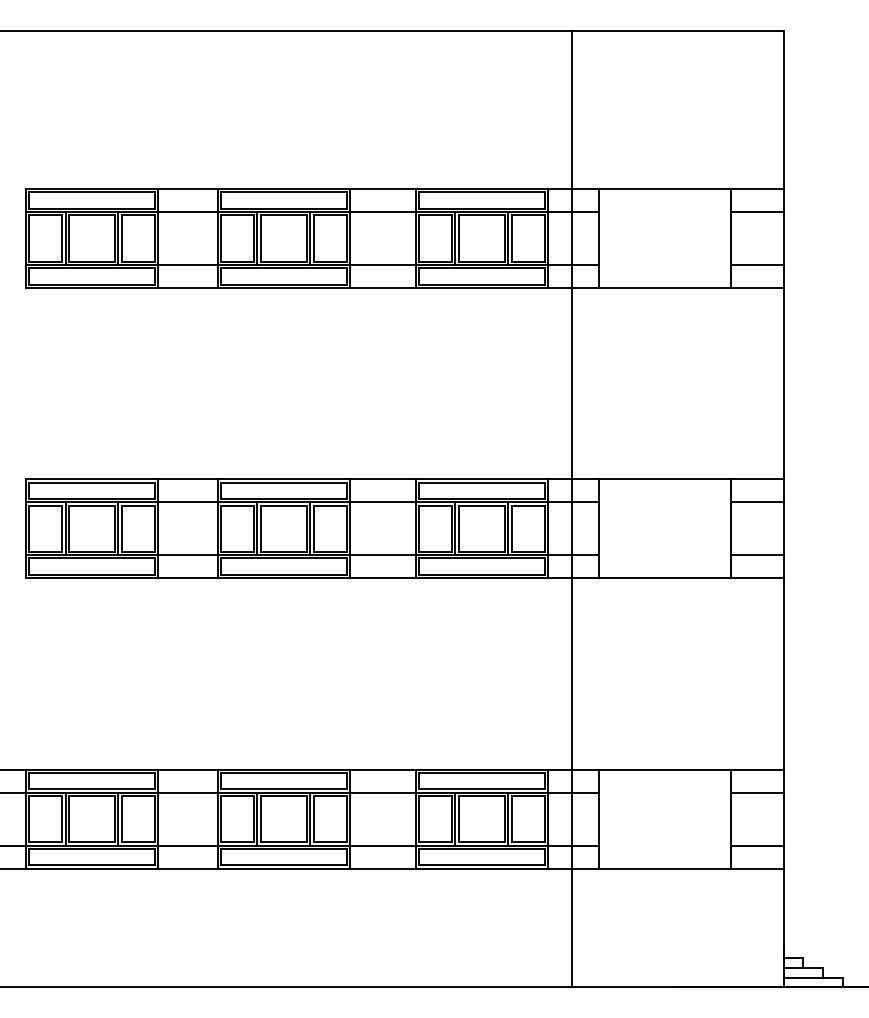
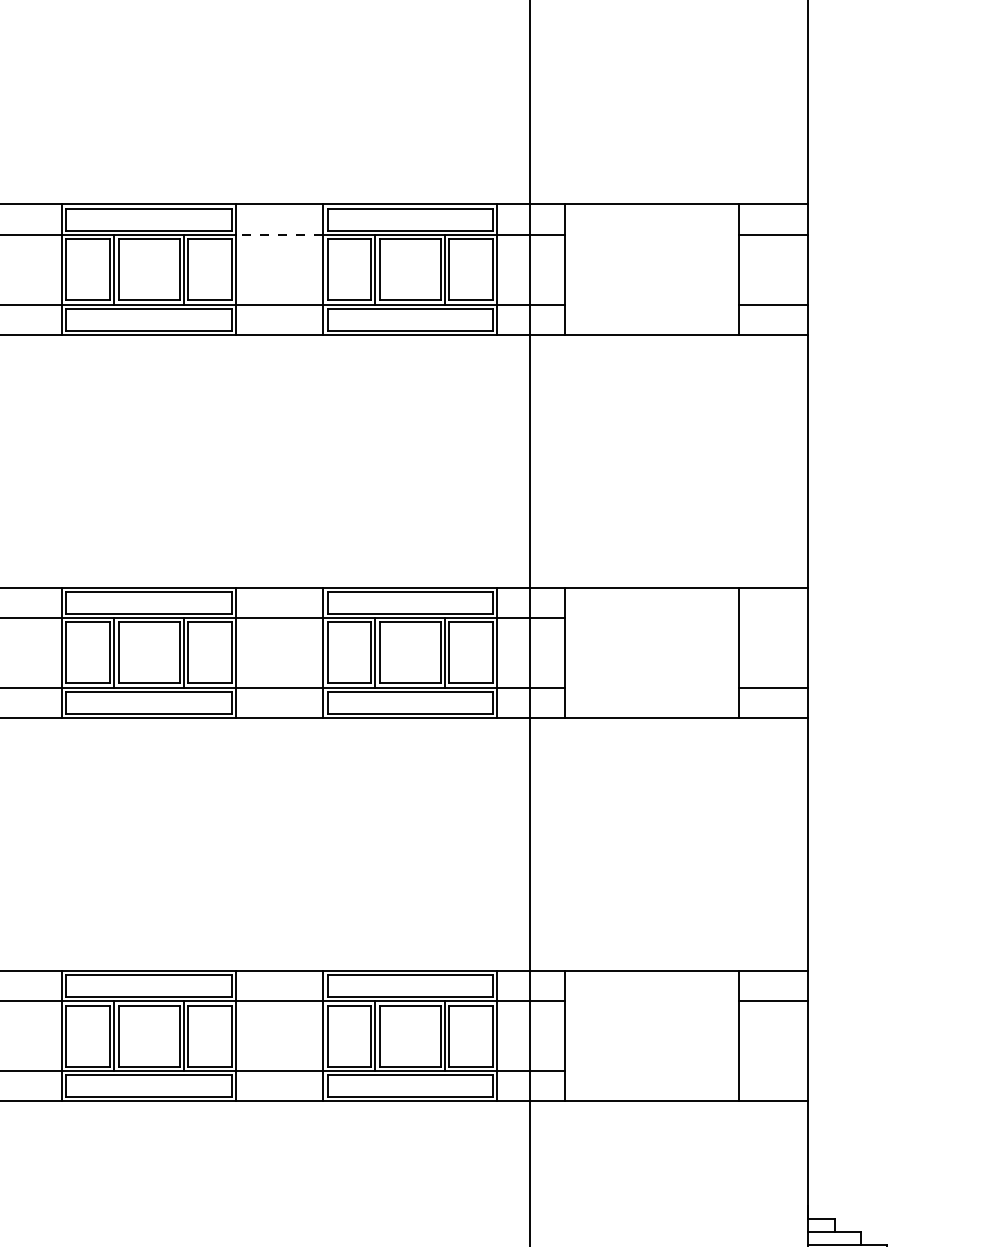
line: (382, 212) -> (279, 235), solid -> dashed
line: (756, 502) -> (772, 618), removed
line: (756, 845) -> (772, 1070), removed

